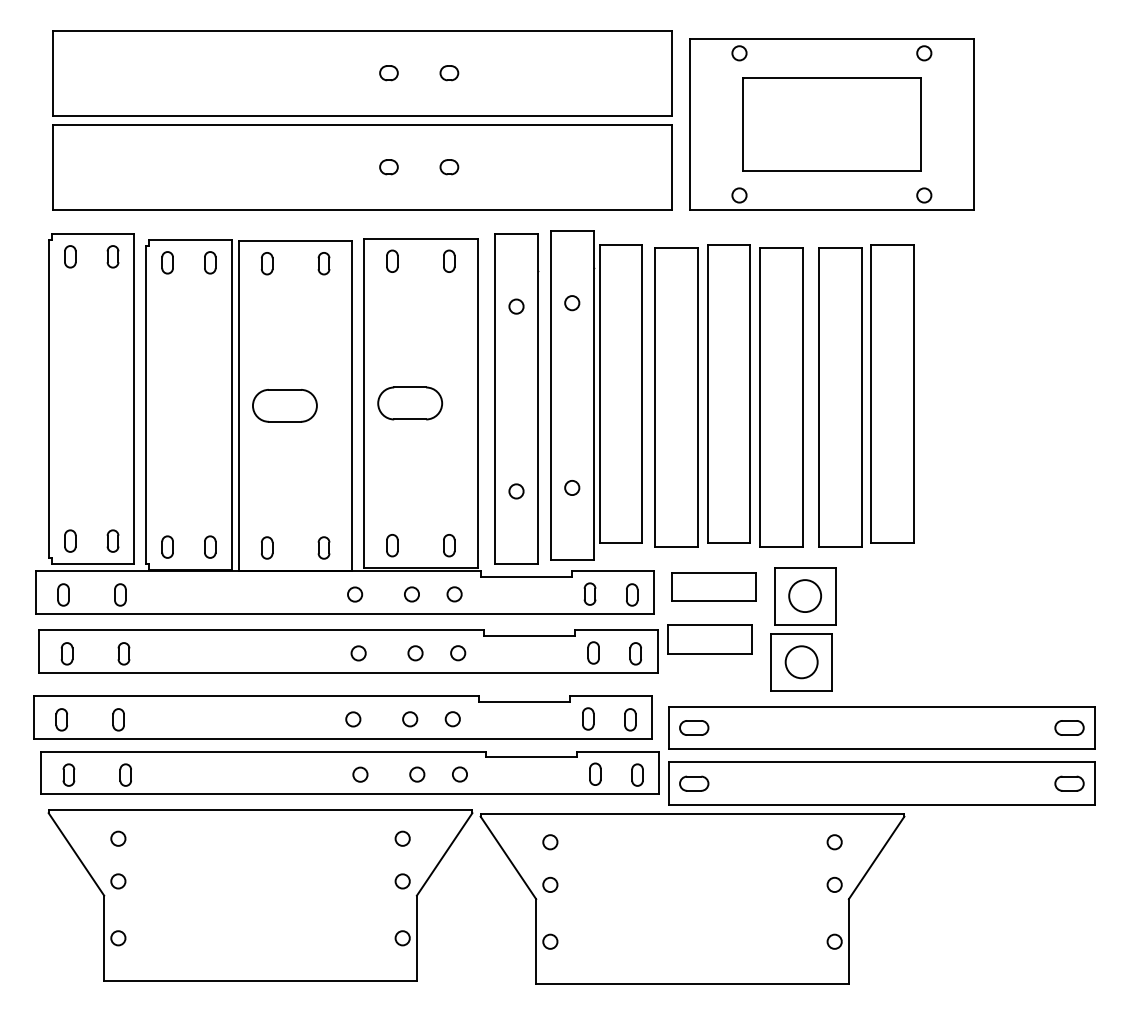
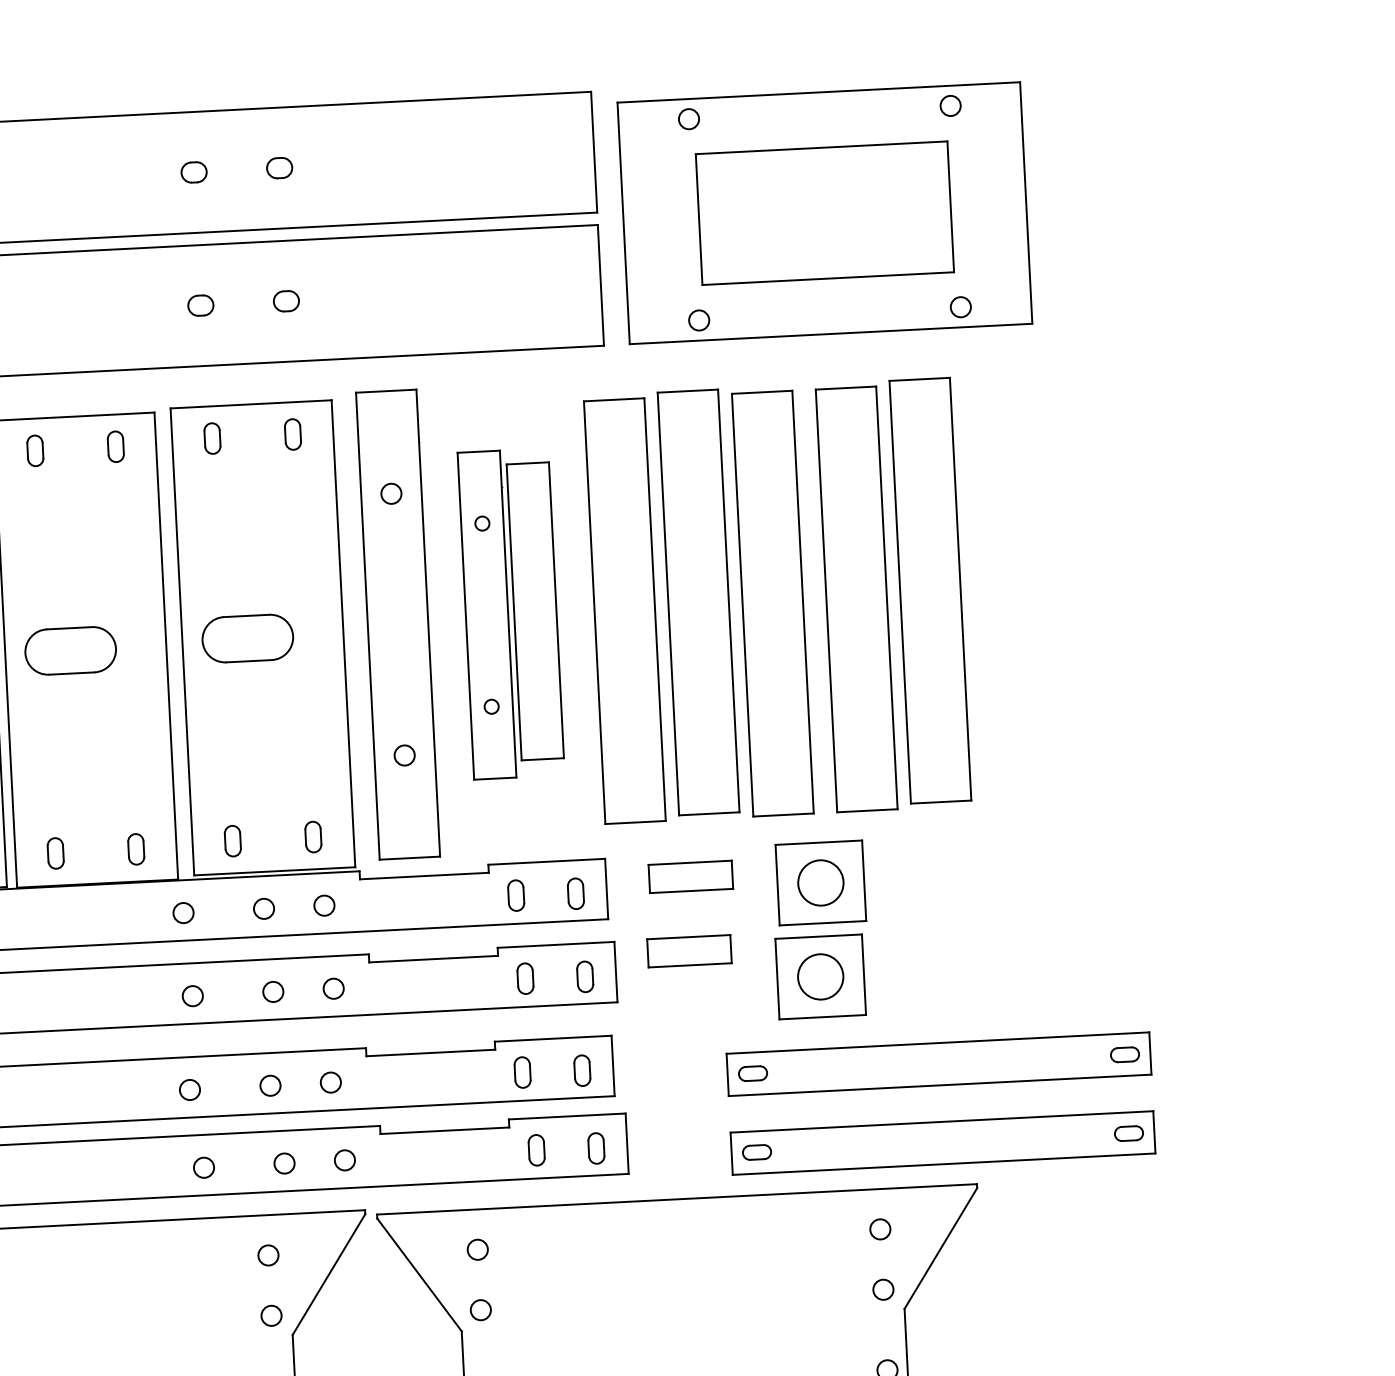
part: (596, 395) -> (511, 613), size x0.7
part: (713, 586) -> (690, 875), size x0.7
part: (709, 639) -> (688, 951), size x0.7
part: (881, 727) -> (938, 1063), size x0.7
part: (881, 783) -> (942, 1142), size x0.7

